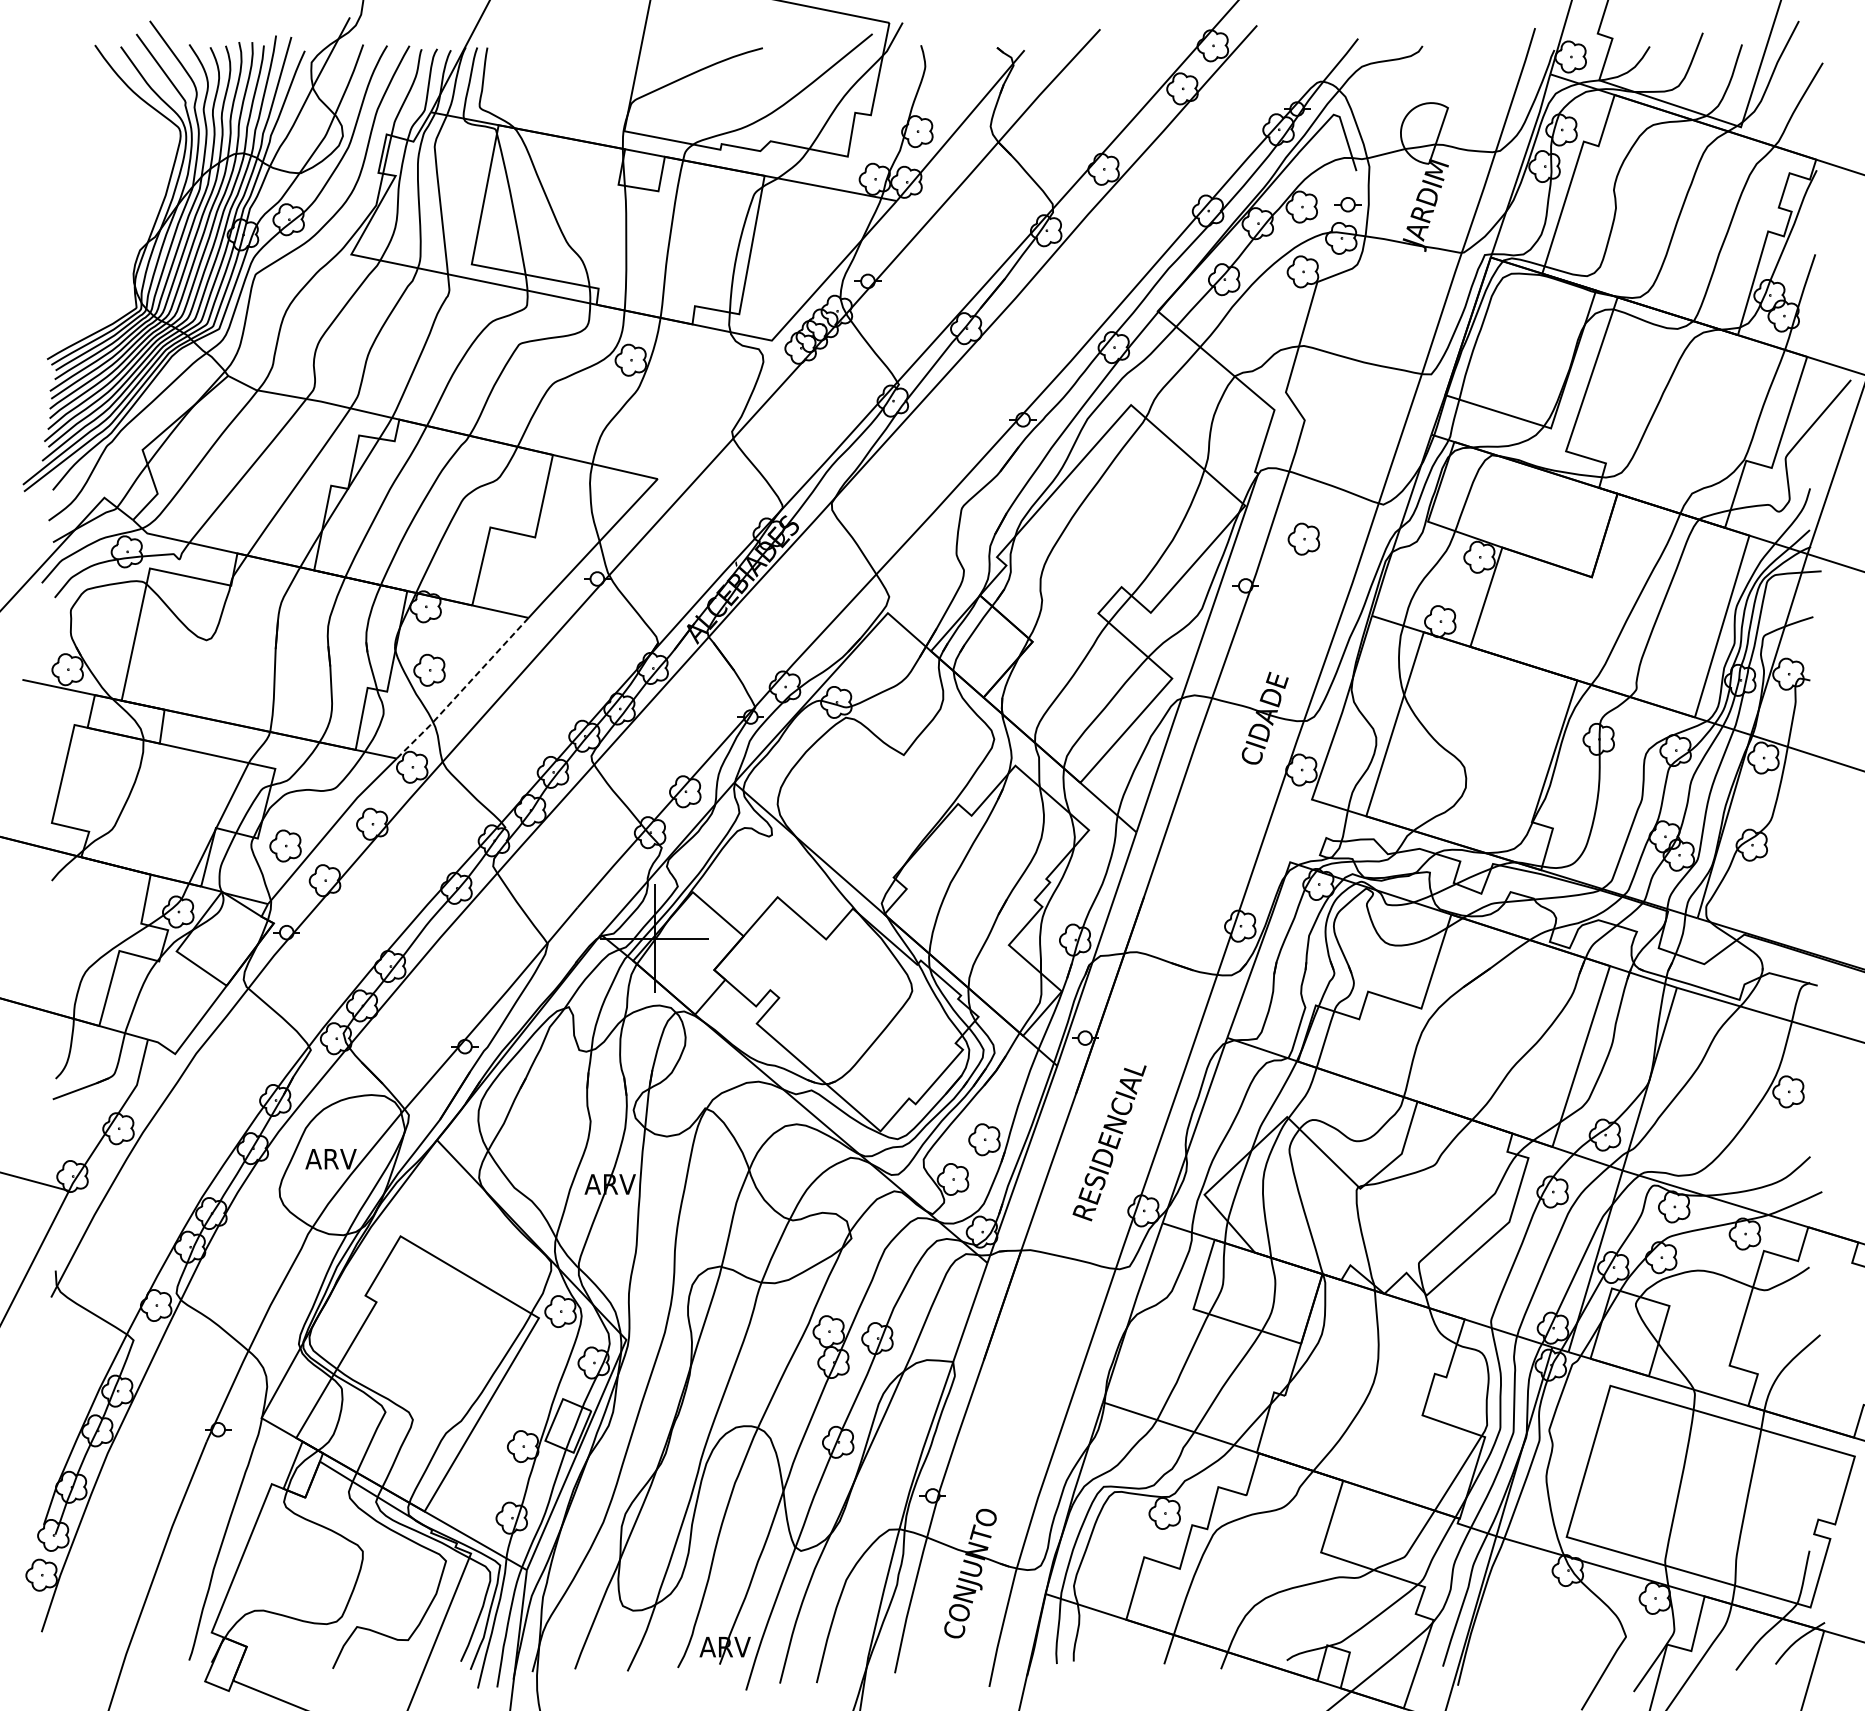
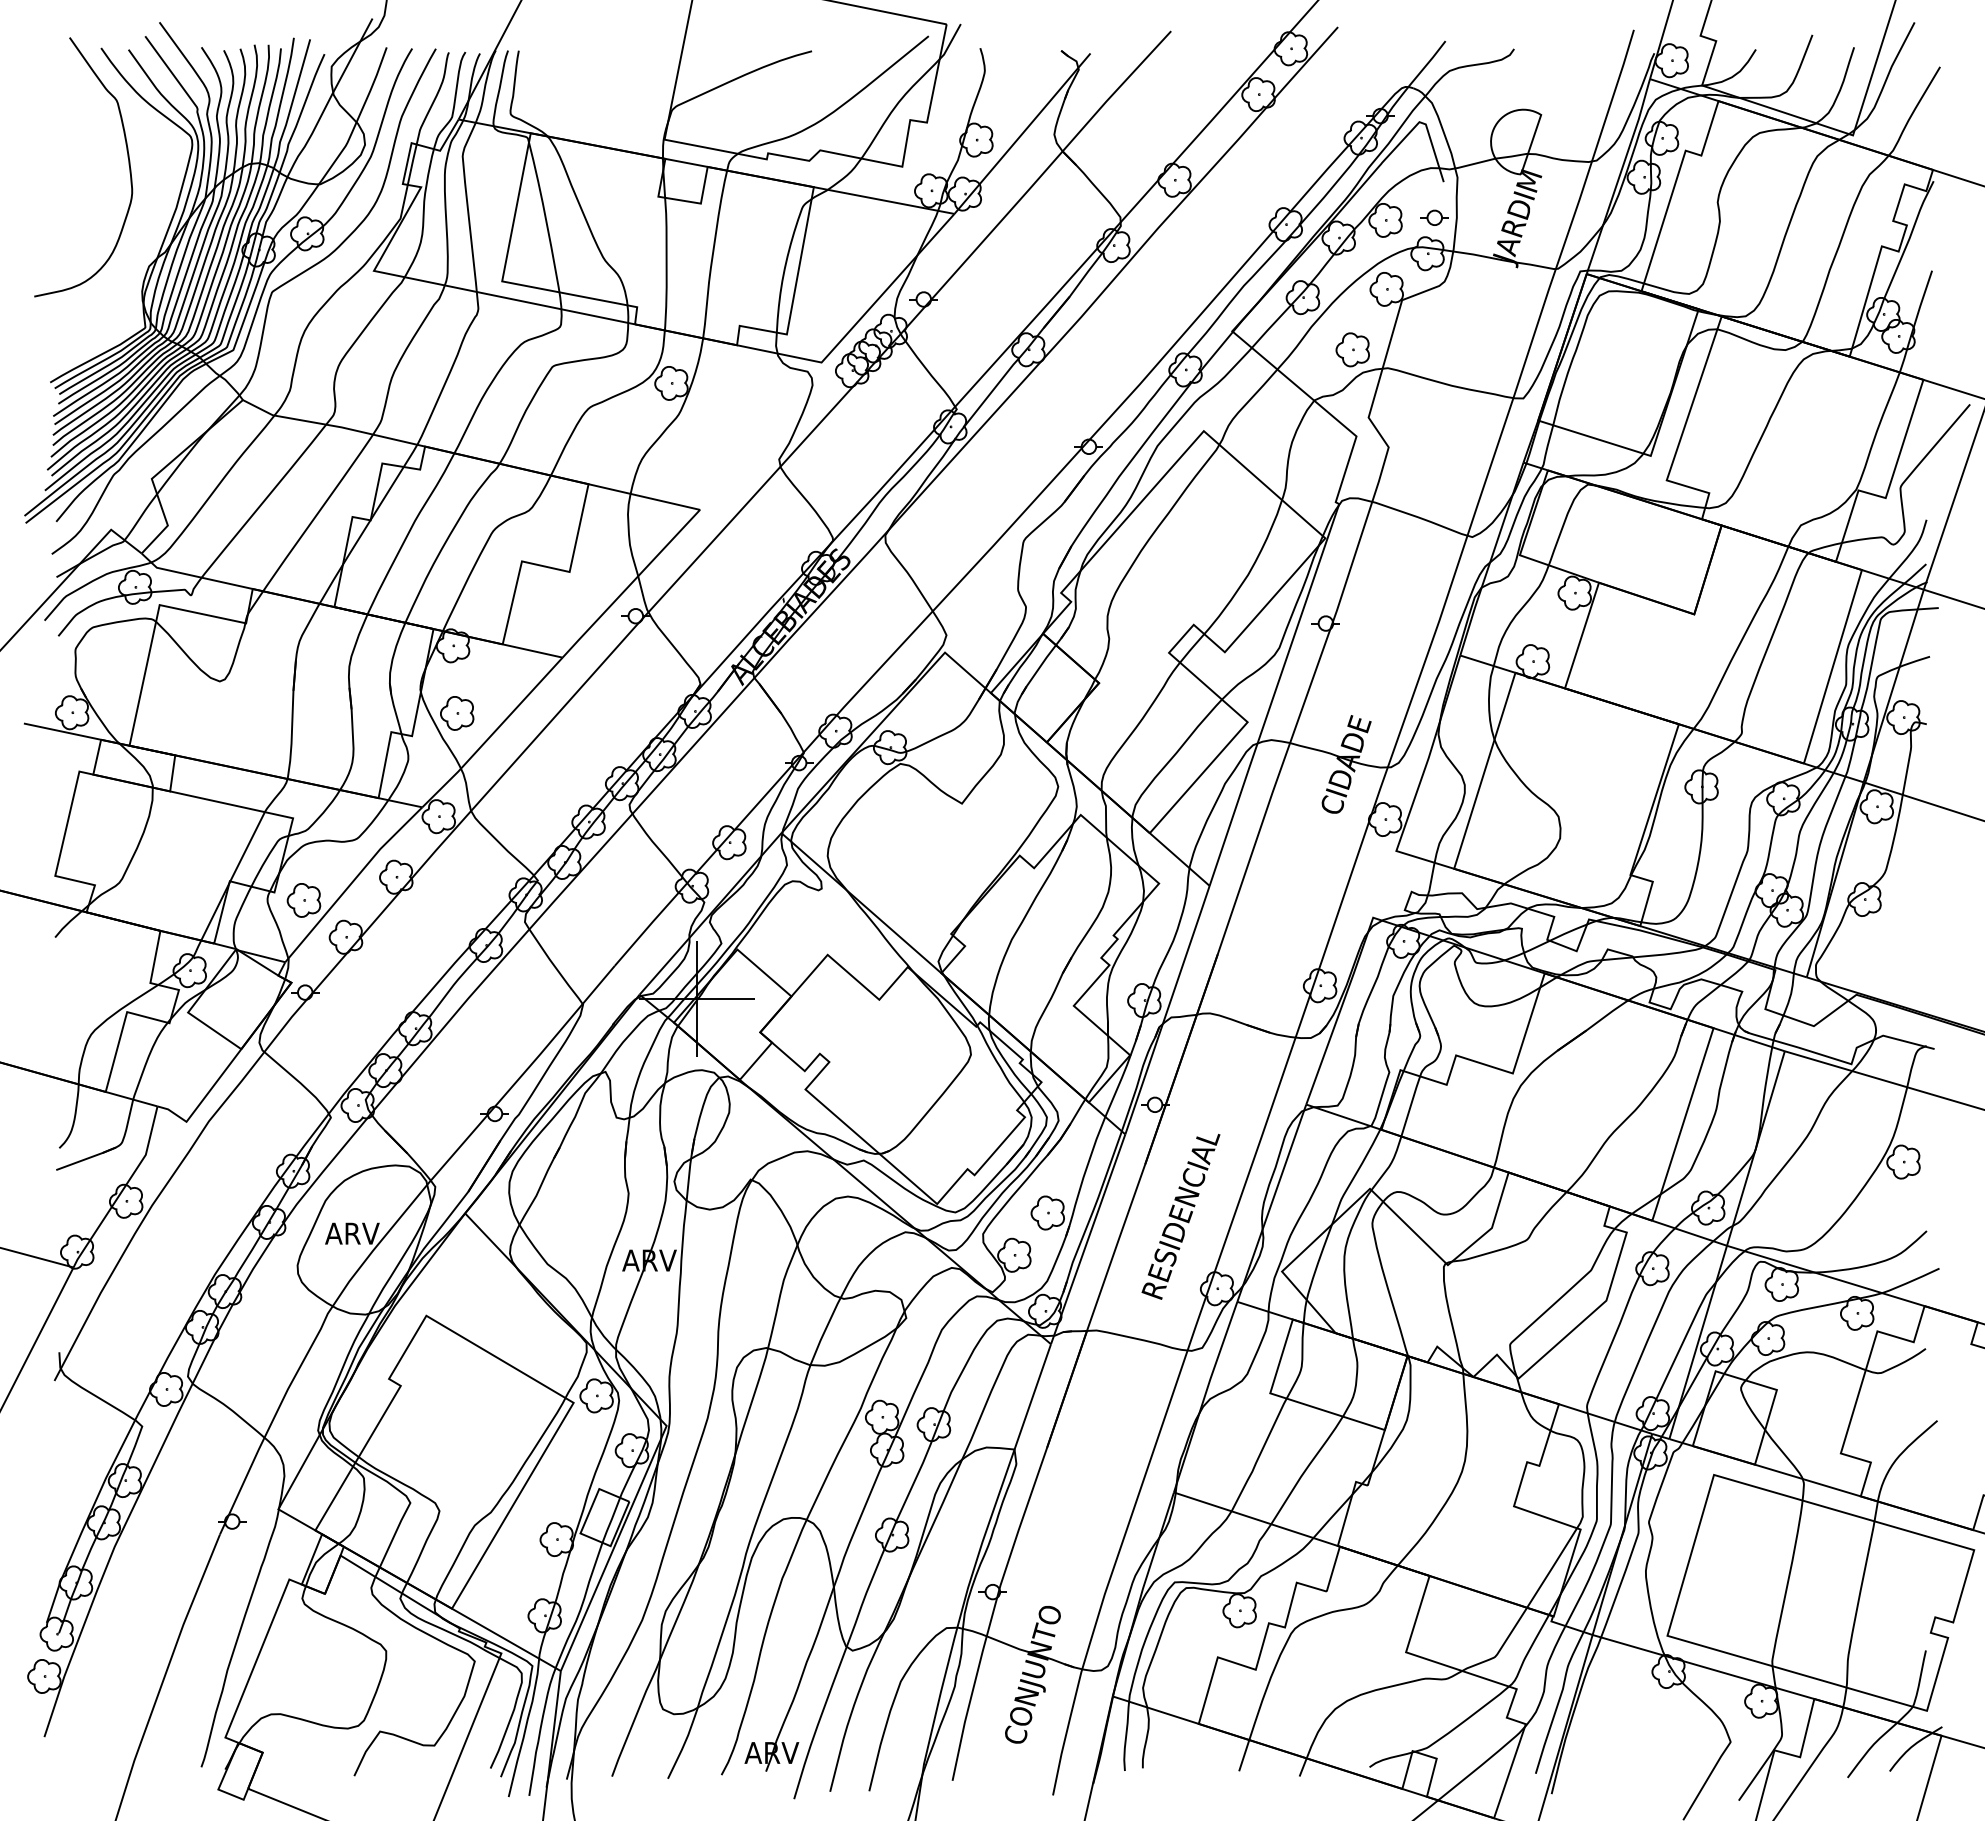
curve: (120, 155) -> (128, 165), added
part: (1303, 538) -> (1352, 349), moved
line: (462, 690) -> (492, 734), dashed -> solid

